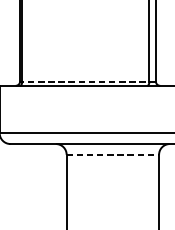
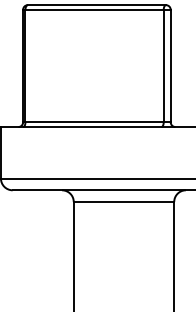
line: (87, 81) -> (96, 122), dashed -> solid
line: (113, 155) -> (124, 202), dashed -> solid

